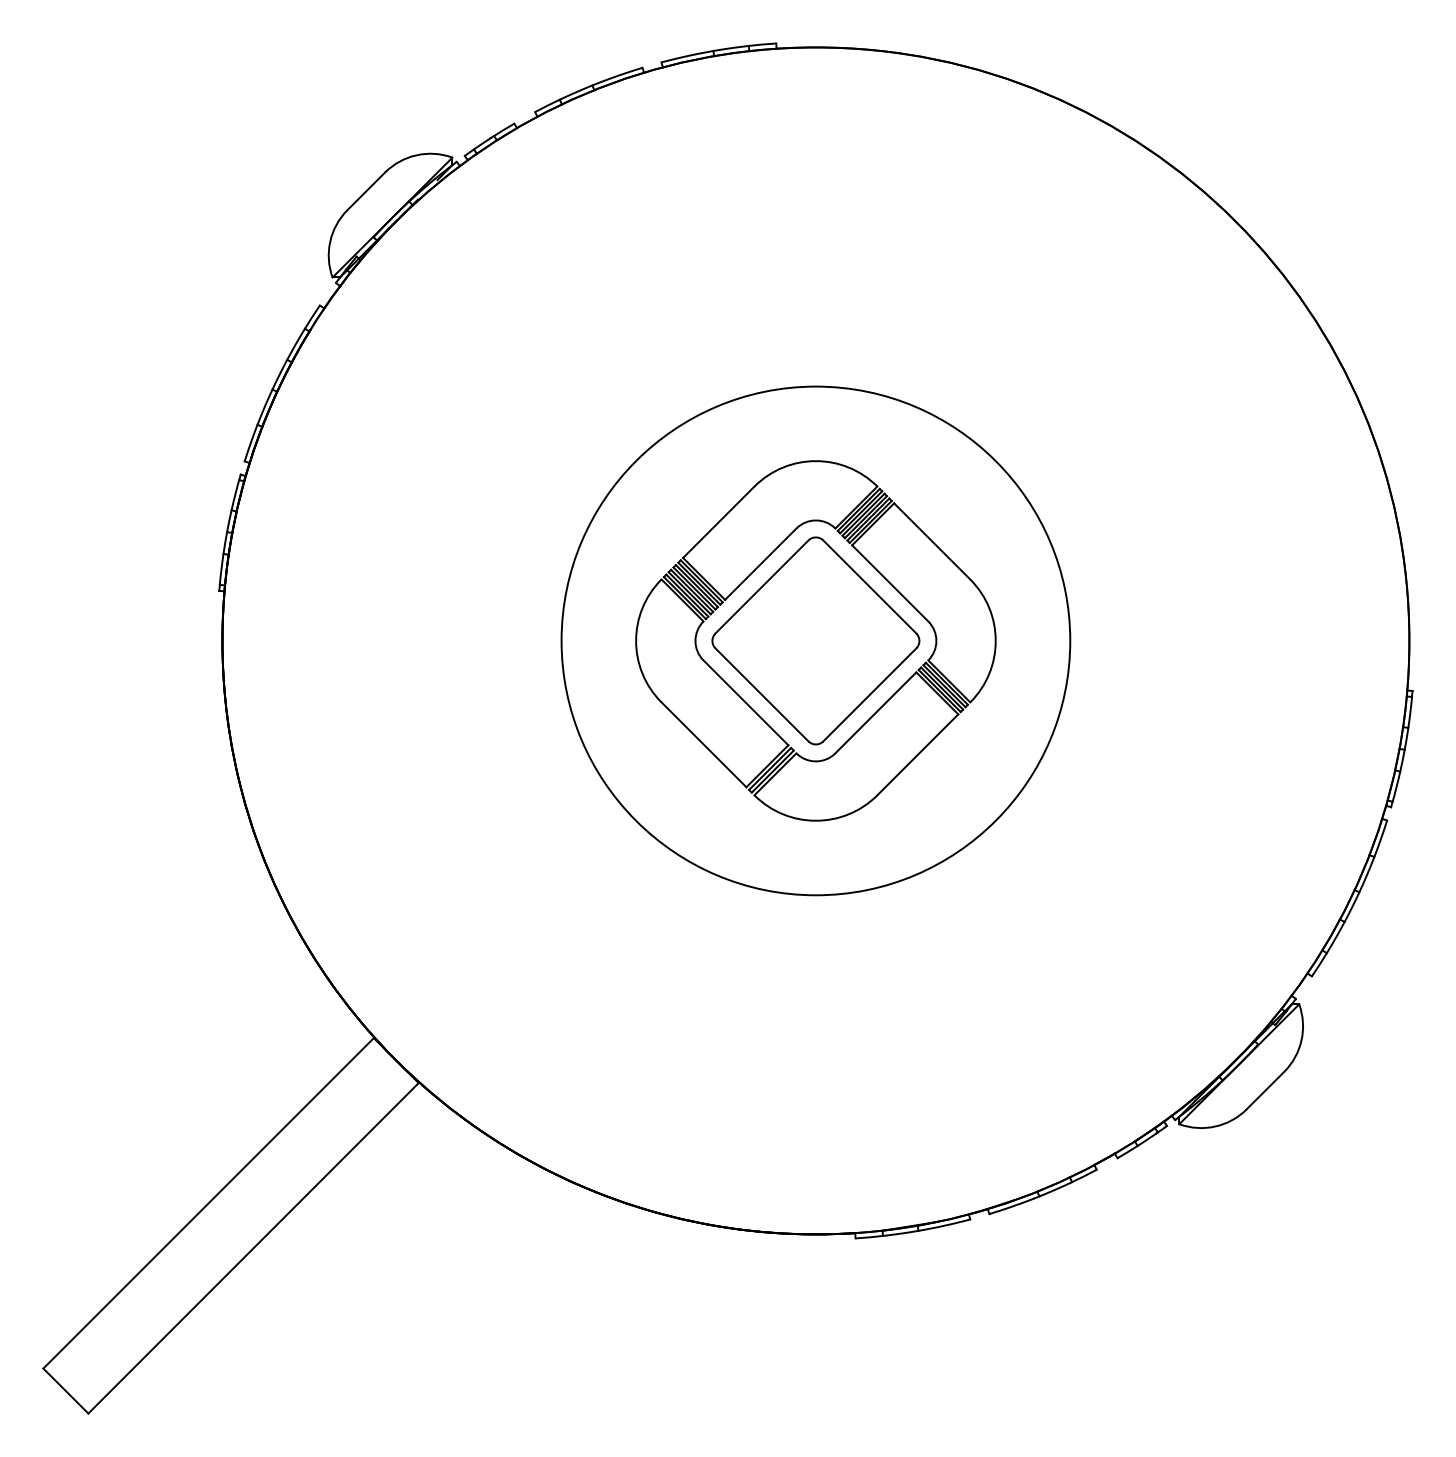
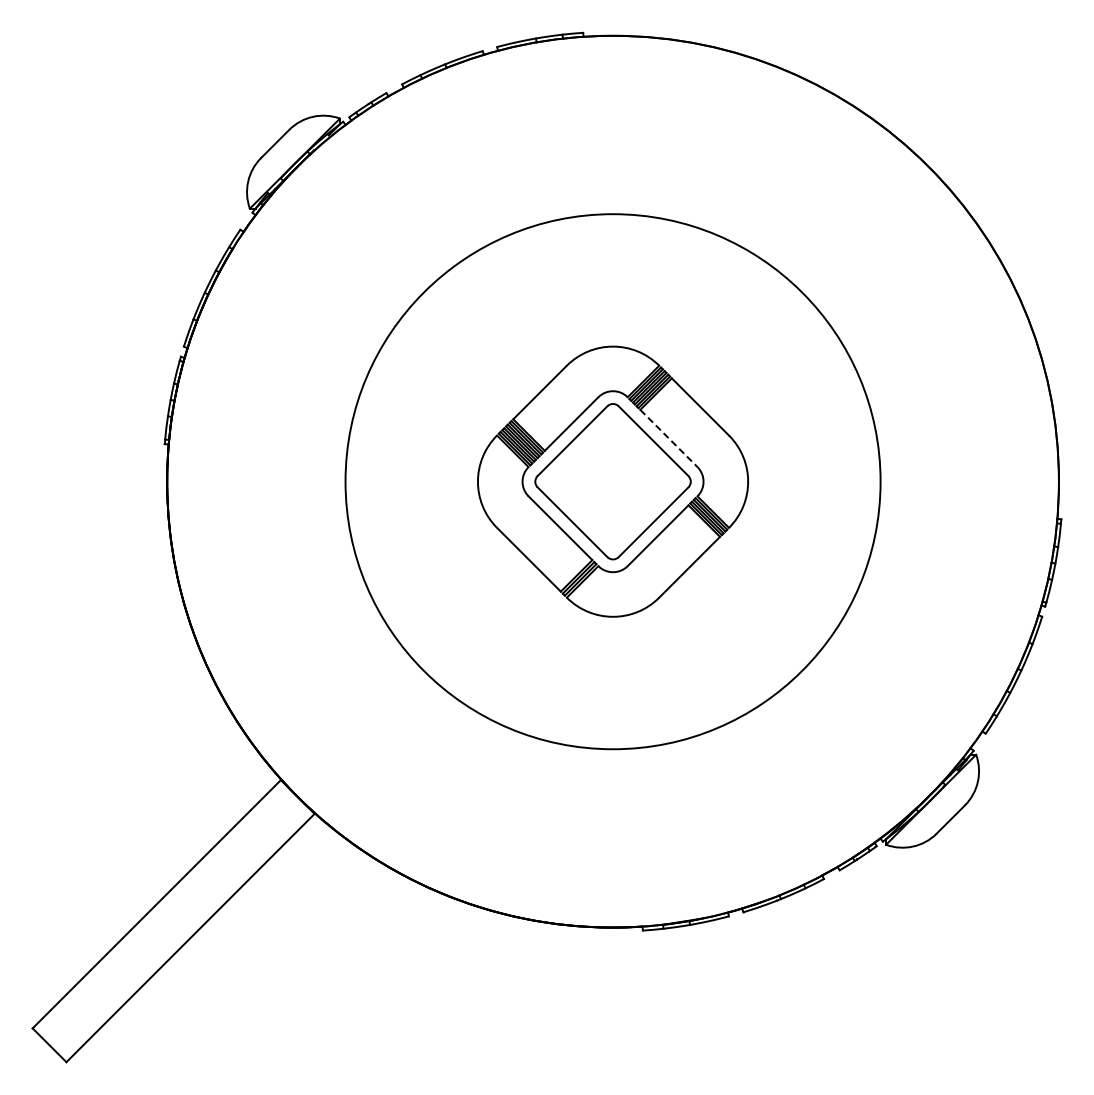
line: (891, 583) -> (669, 438), solid -> dashed
circle: (815, 640) -> (612, 481), size x1.4

